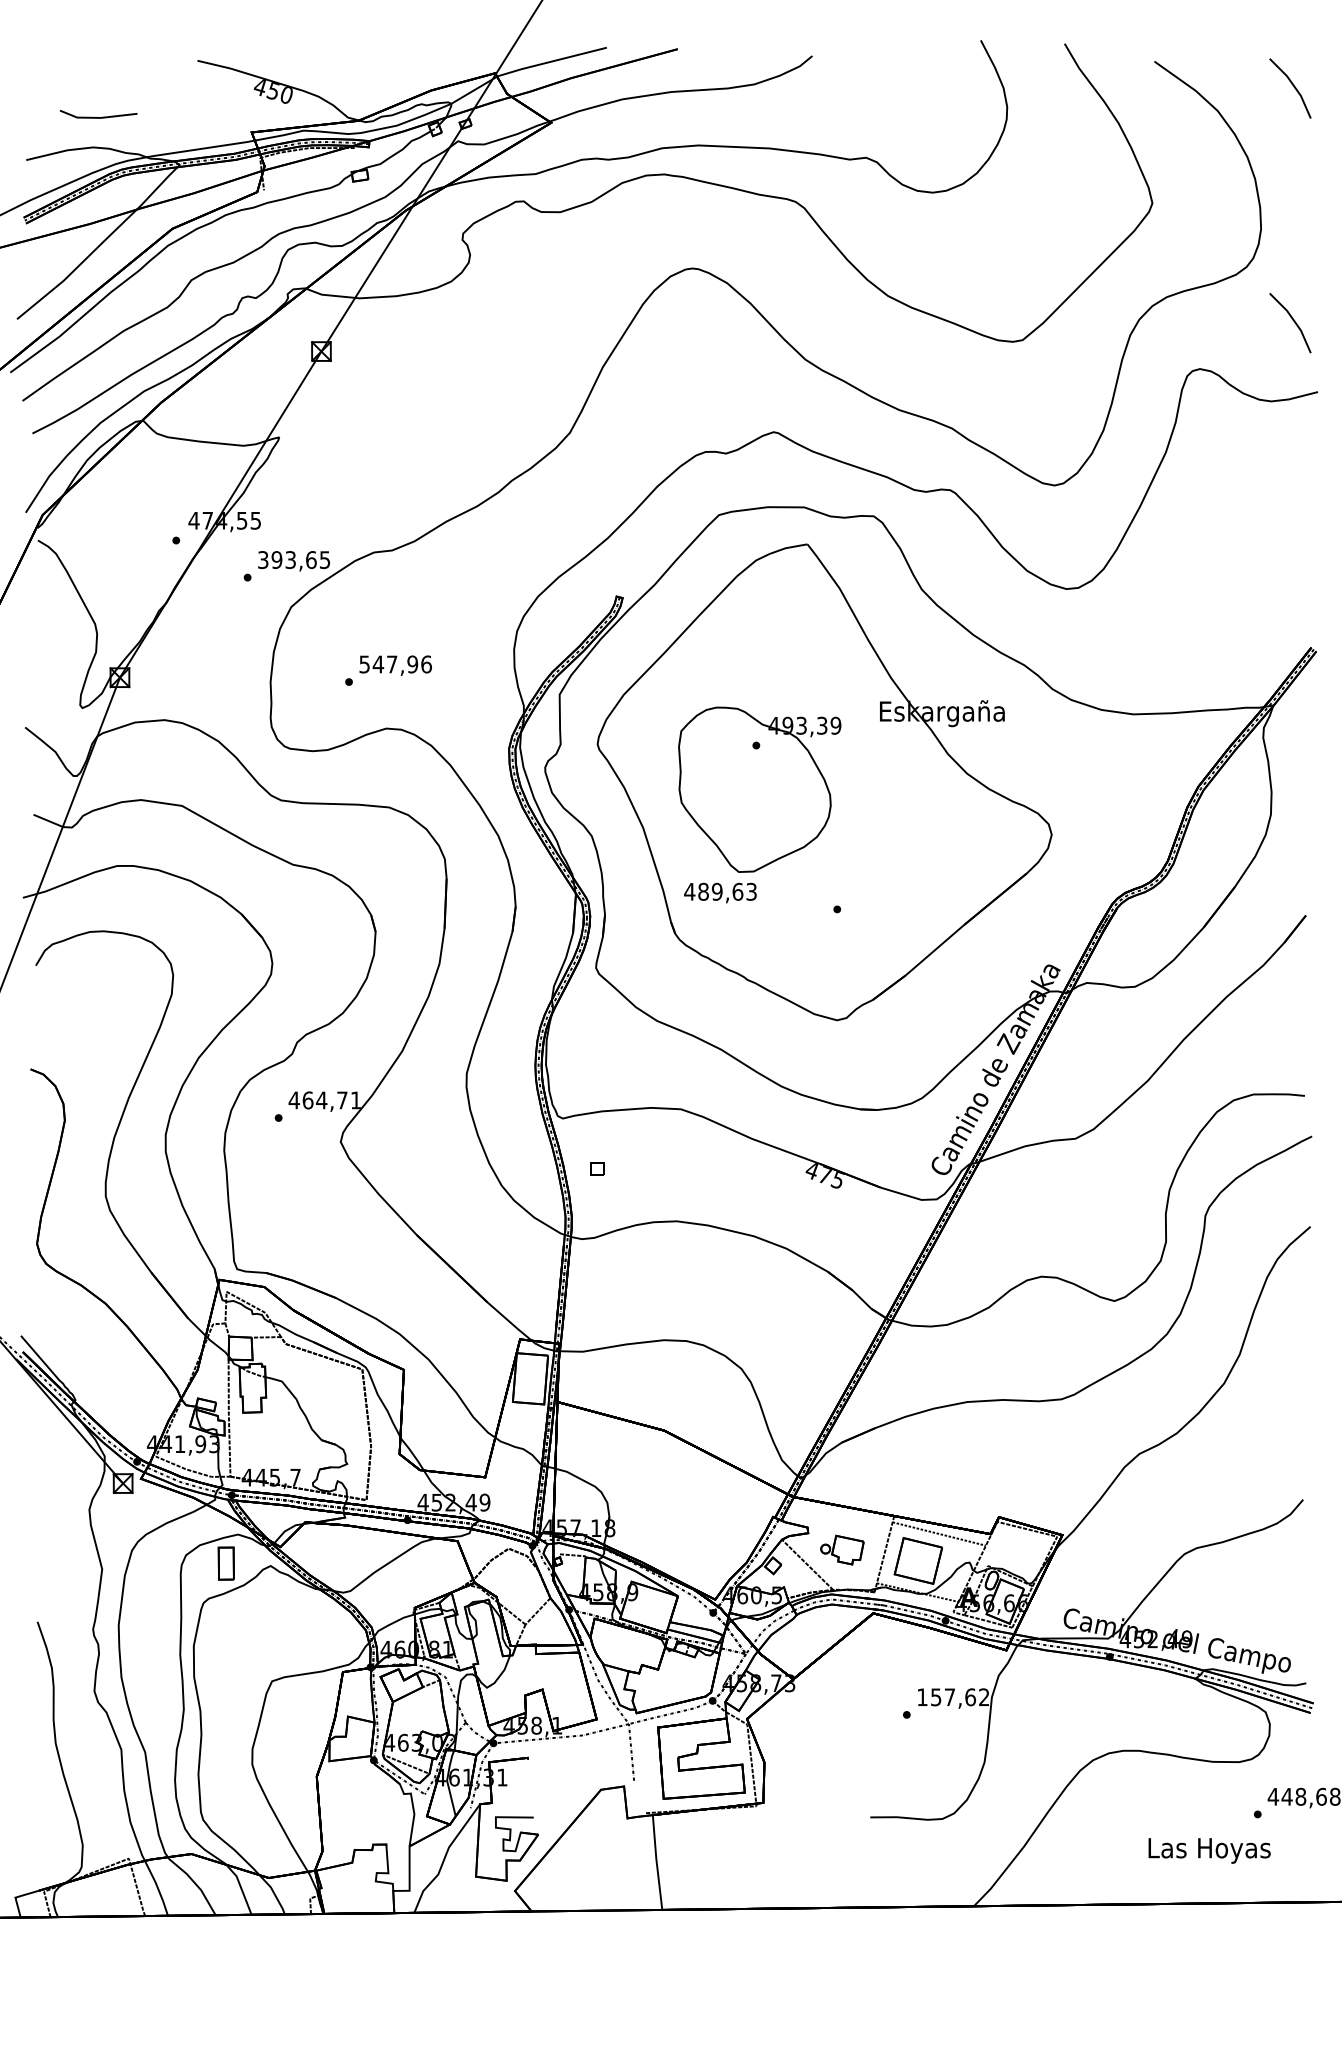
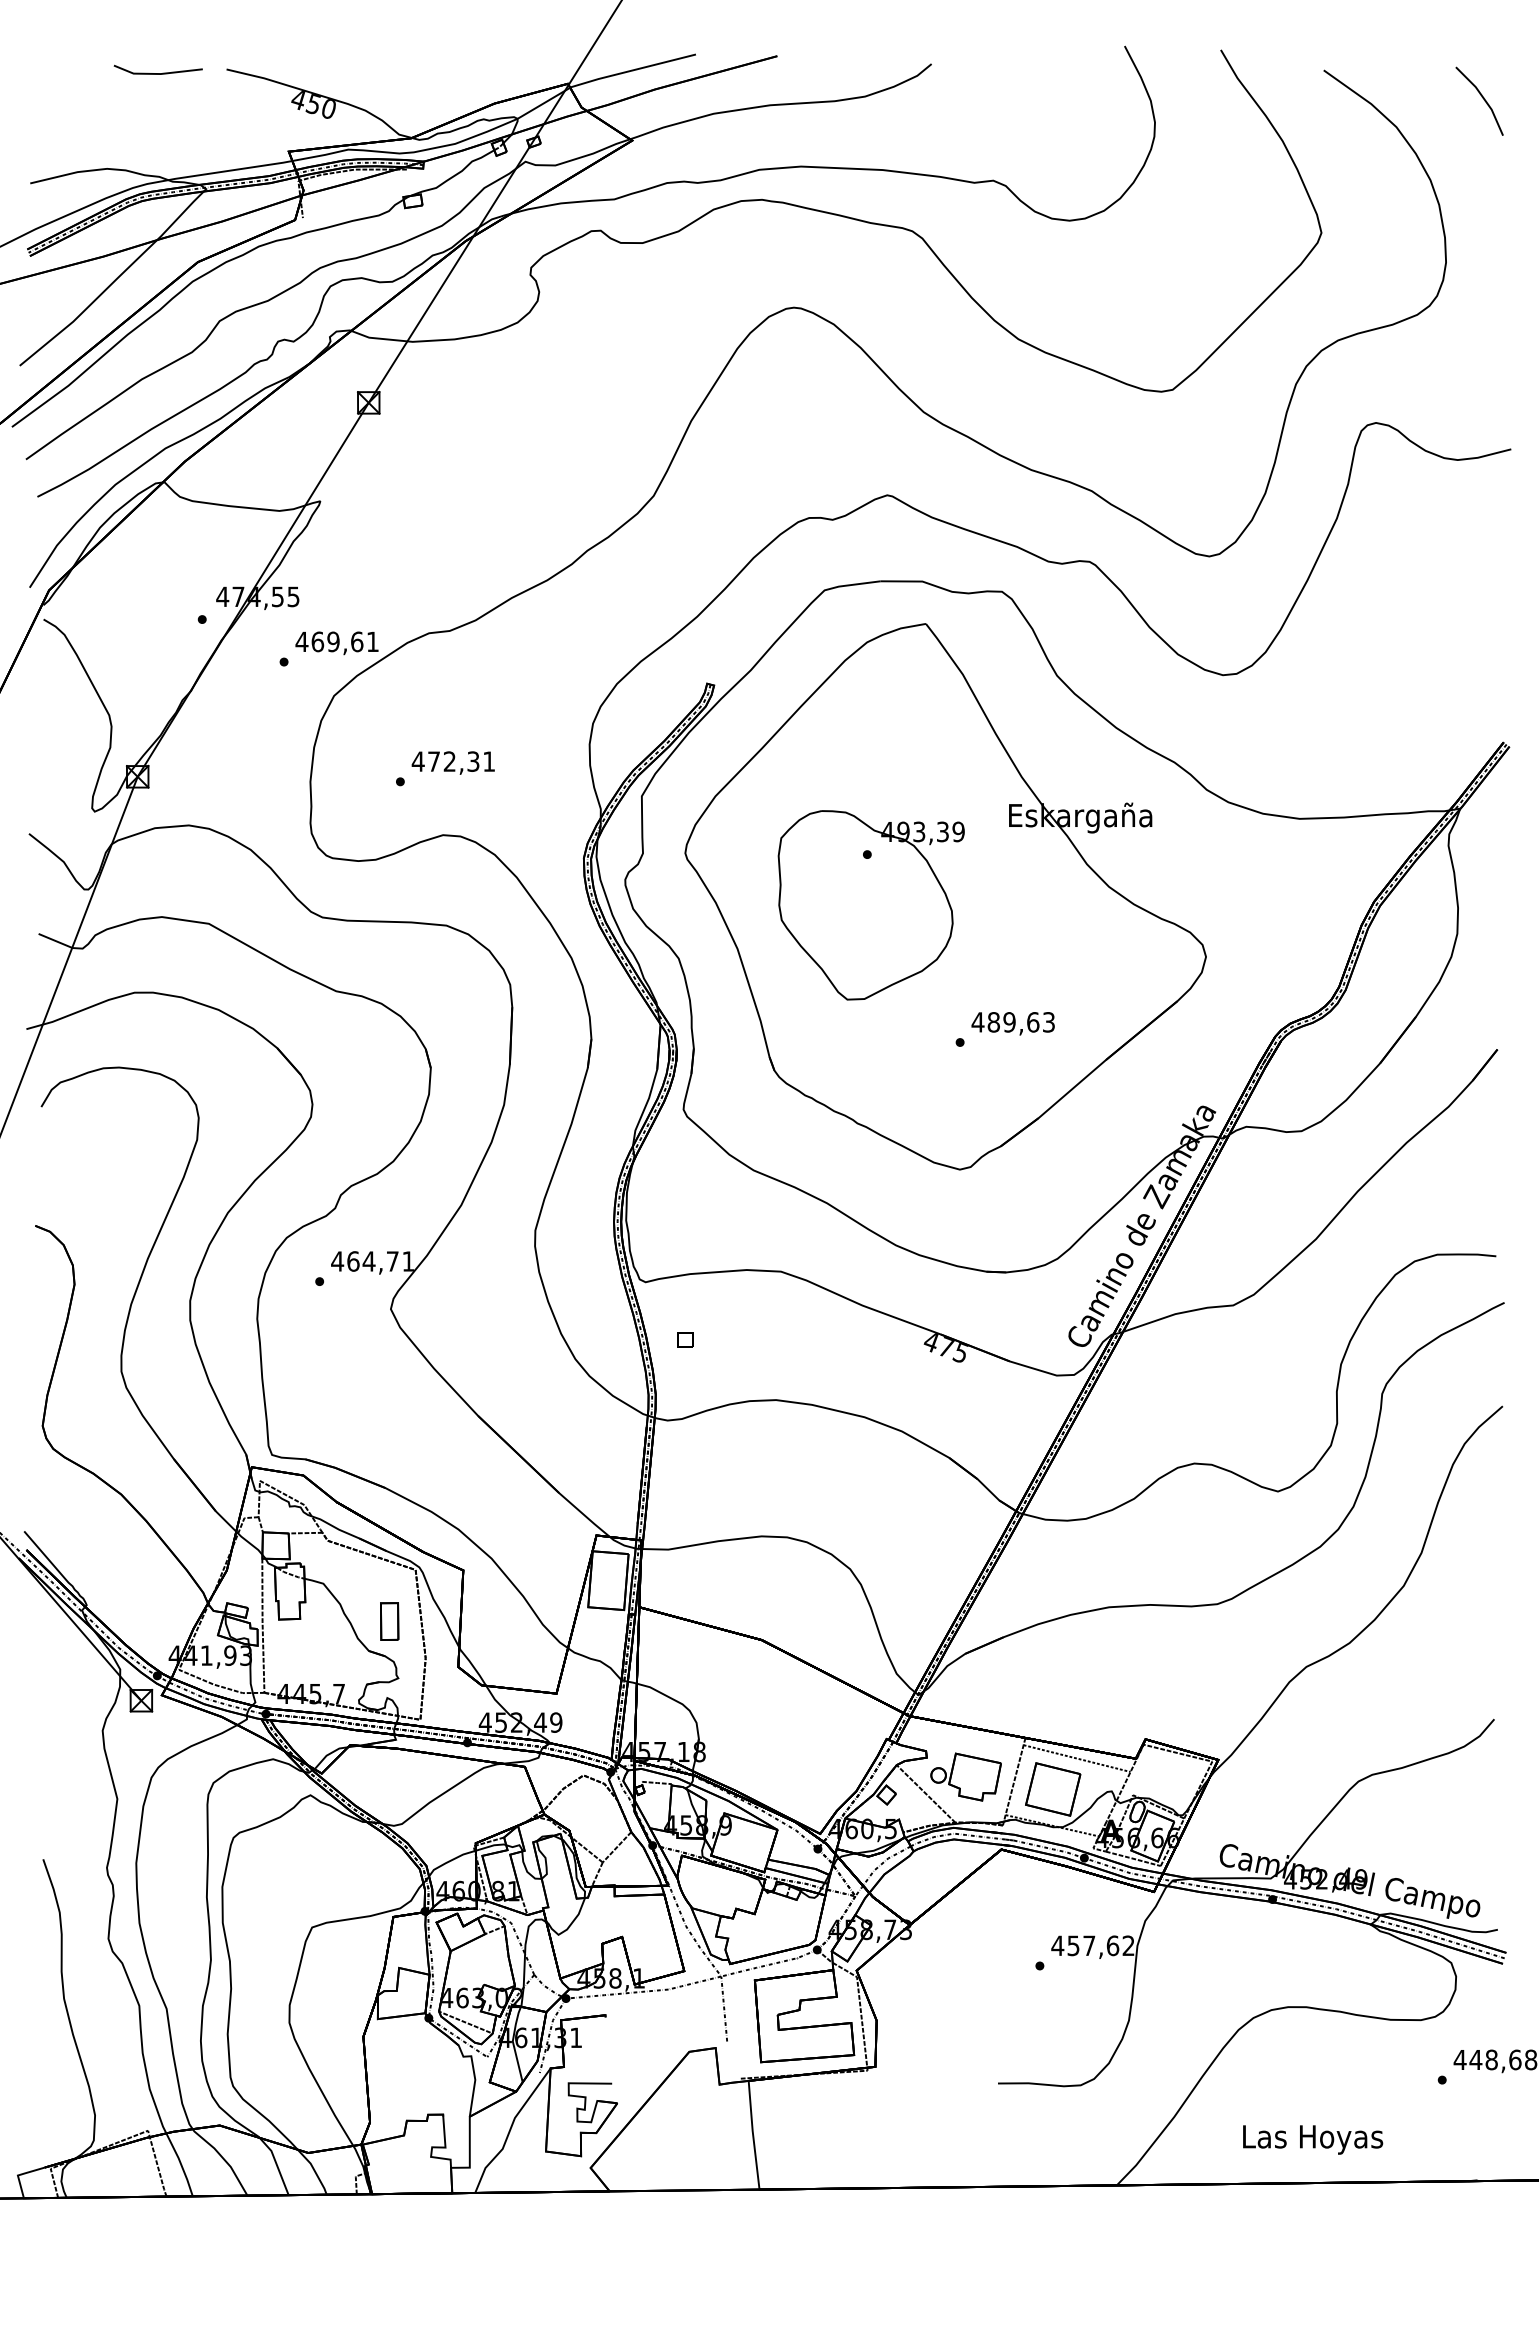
line: (97, 117) -> (157, 73), moved
line: (1292, 319) -> (1481, 366), removed
text: (293, 559) -> (336, 641), 393,65 -> 469,61
text: (395, 664) -> (453, 761), 547,96 -> 472,31
text: (719, 892) -> (1012, 1023), moved
part: (841, 1549) -> (965, 1776), size x1.43
part: (226, 1563) -> (389, 1621), moved
text: (922, 1697) -> (1057, 1945), 157,62 -> 457,62
text: (1210, 1850) -> (1313, 2139), moved

